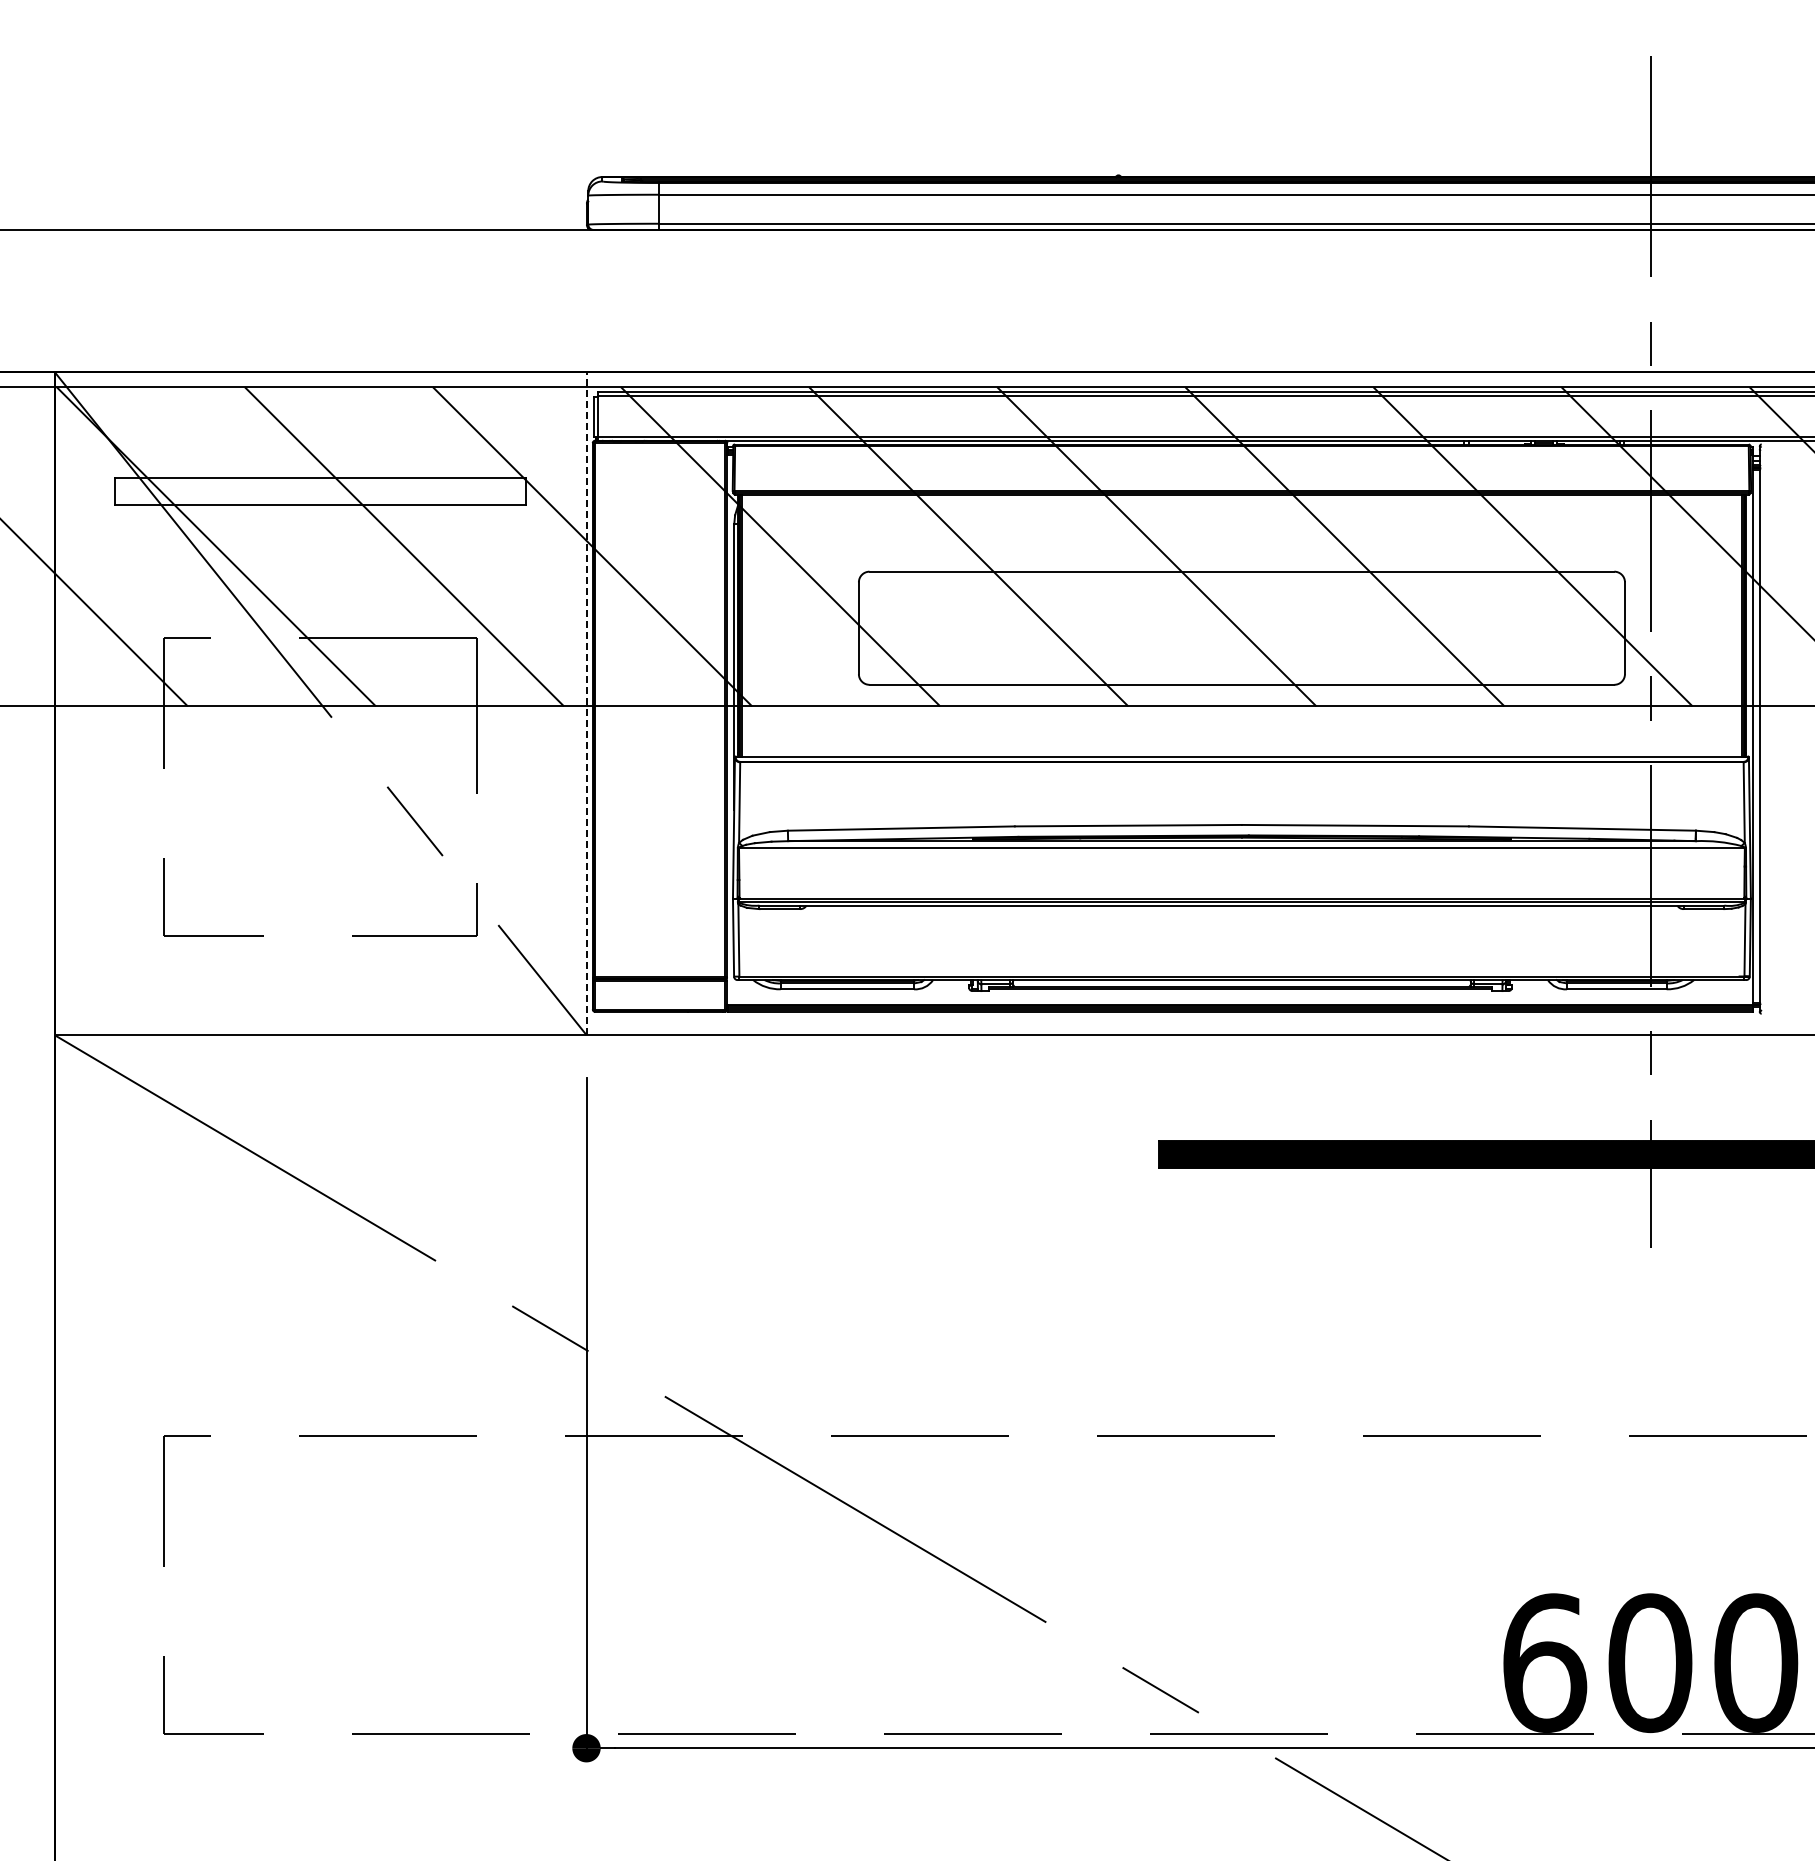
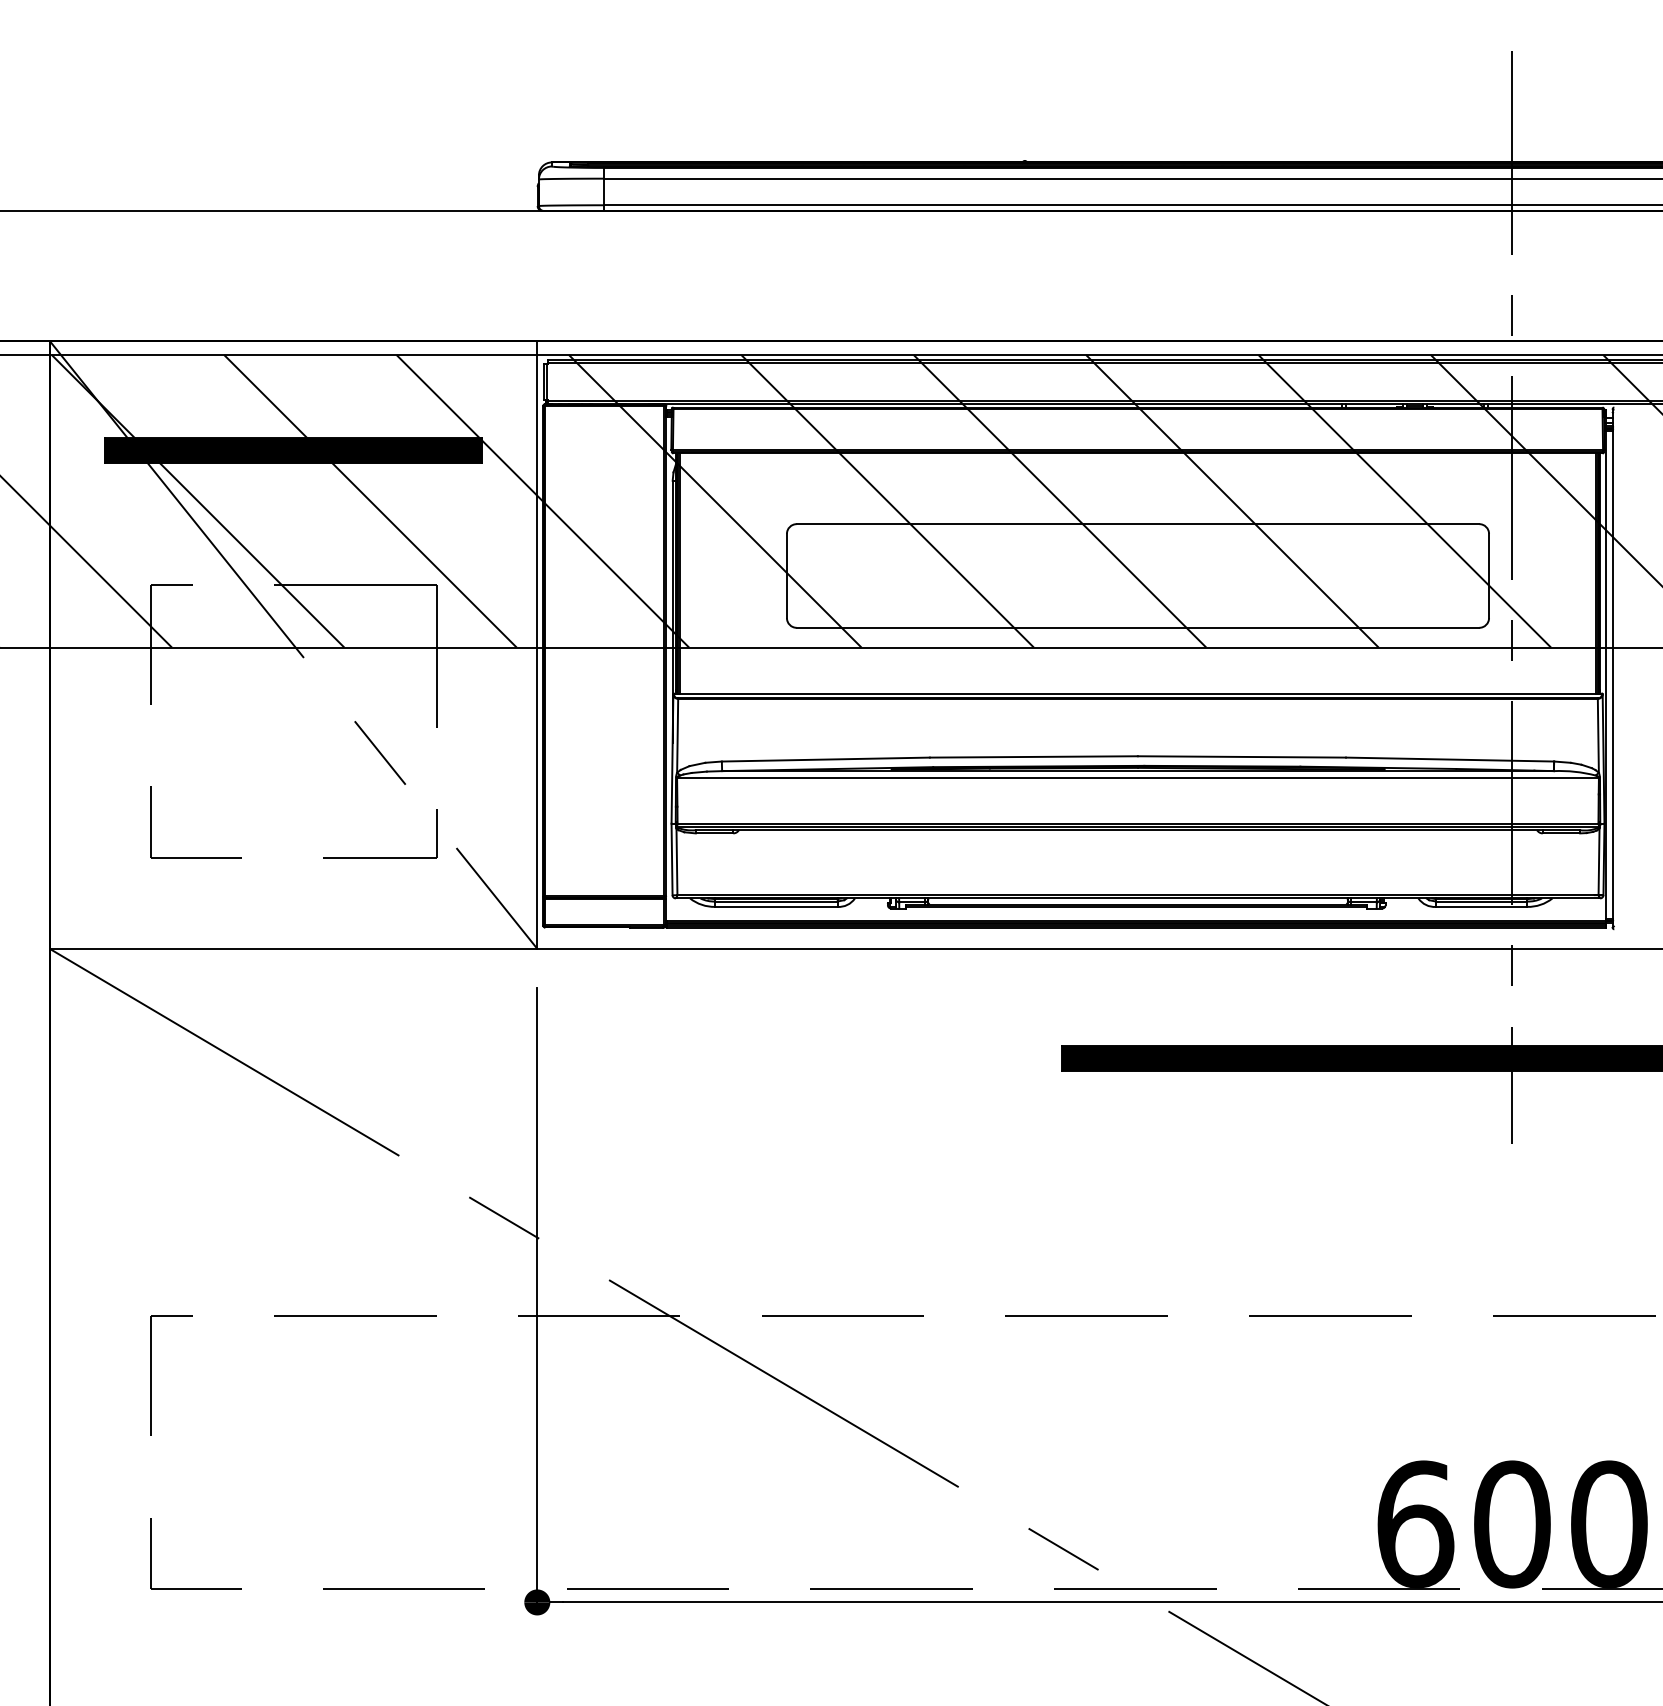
hatch: (320, 491) -> (293, 450), added
line: (586, 703) -> (537, 644), dashed -> solid

